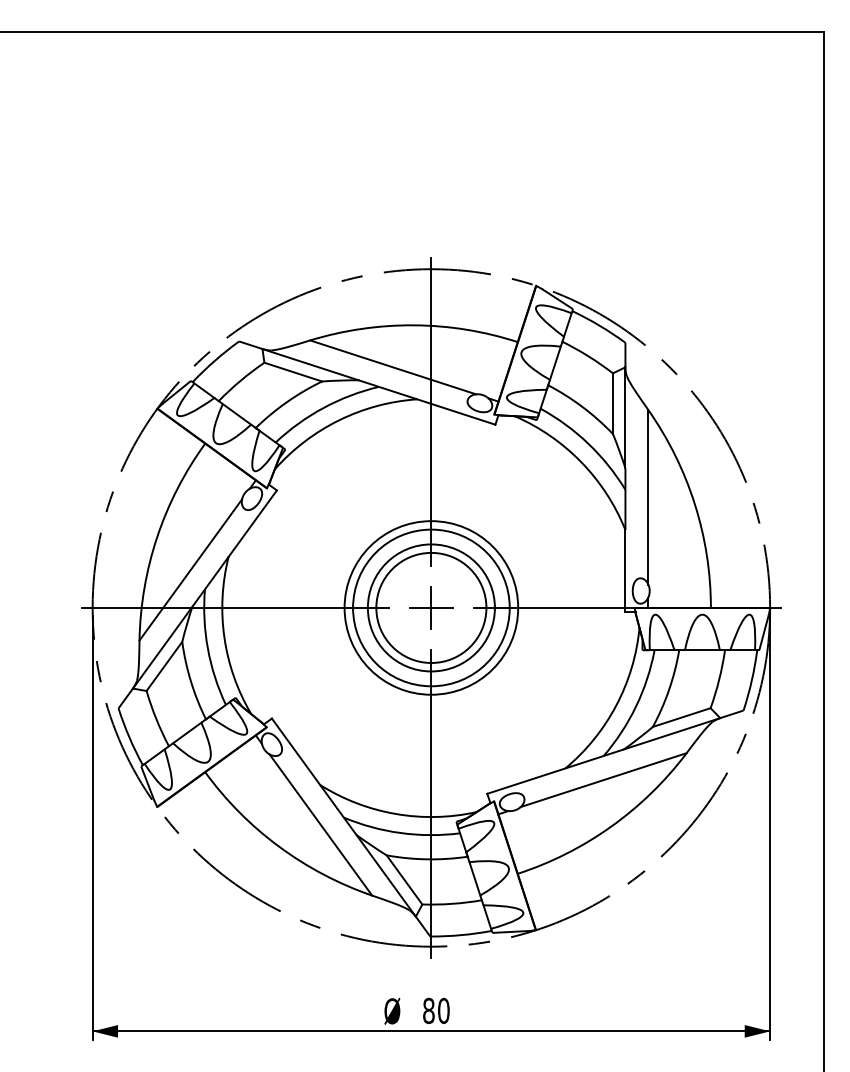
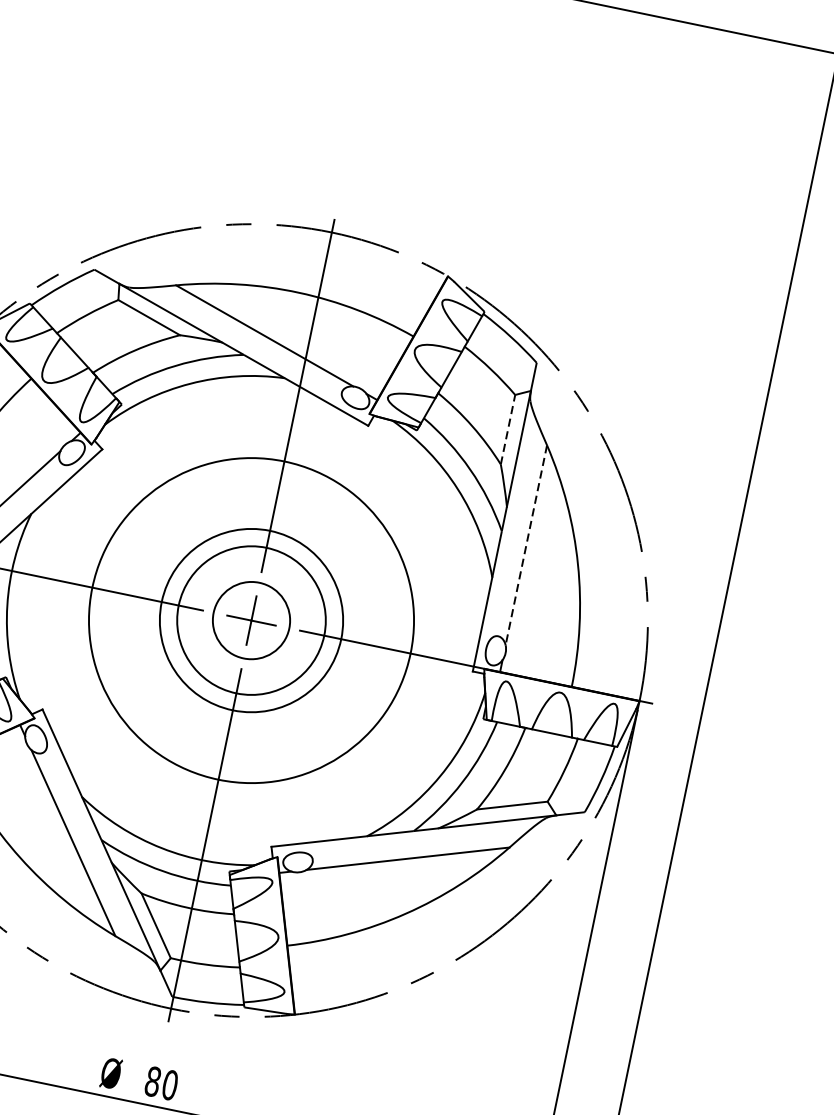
line: (613, 403) -> (508, 429), solid -> dashed
line: (648, 497) -> (526, 545), solid -> dashed
circle: (431, 607) -> (251, 620), size x0.6
circle: (431, 607) -> (251, 620), size x1.6

